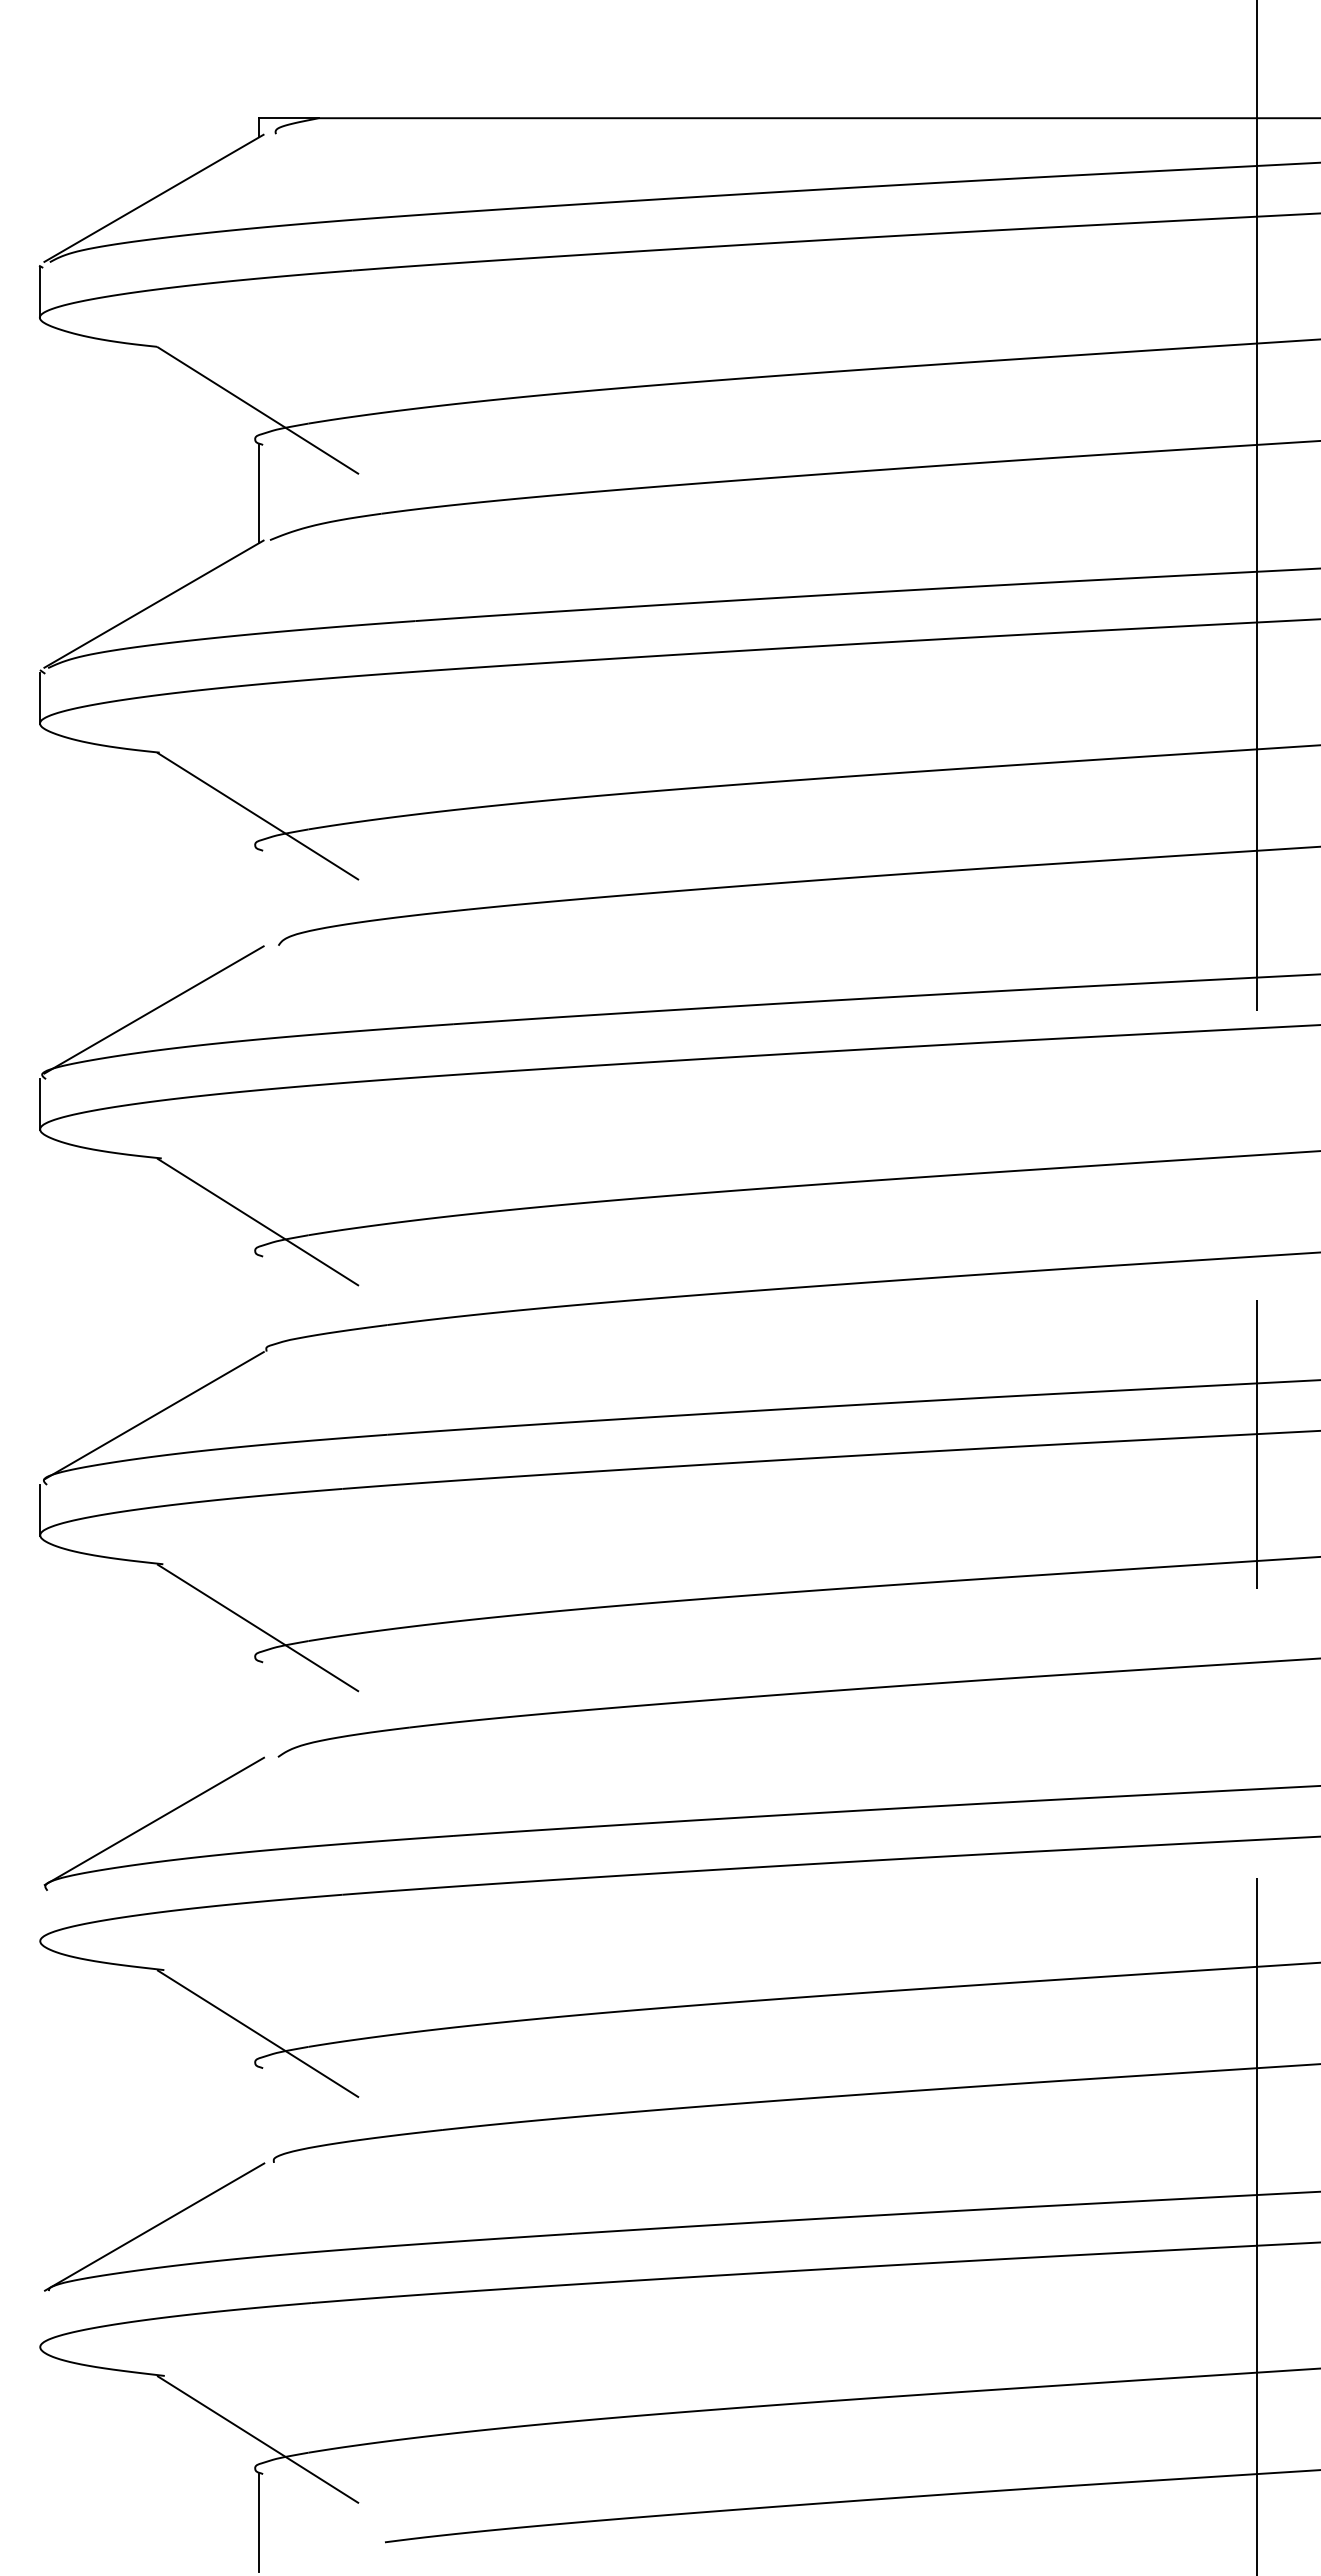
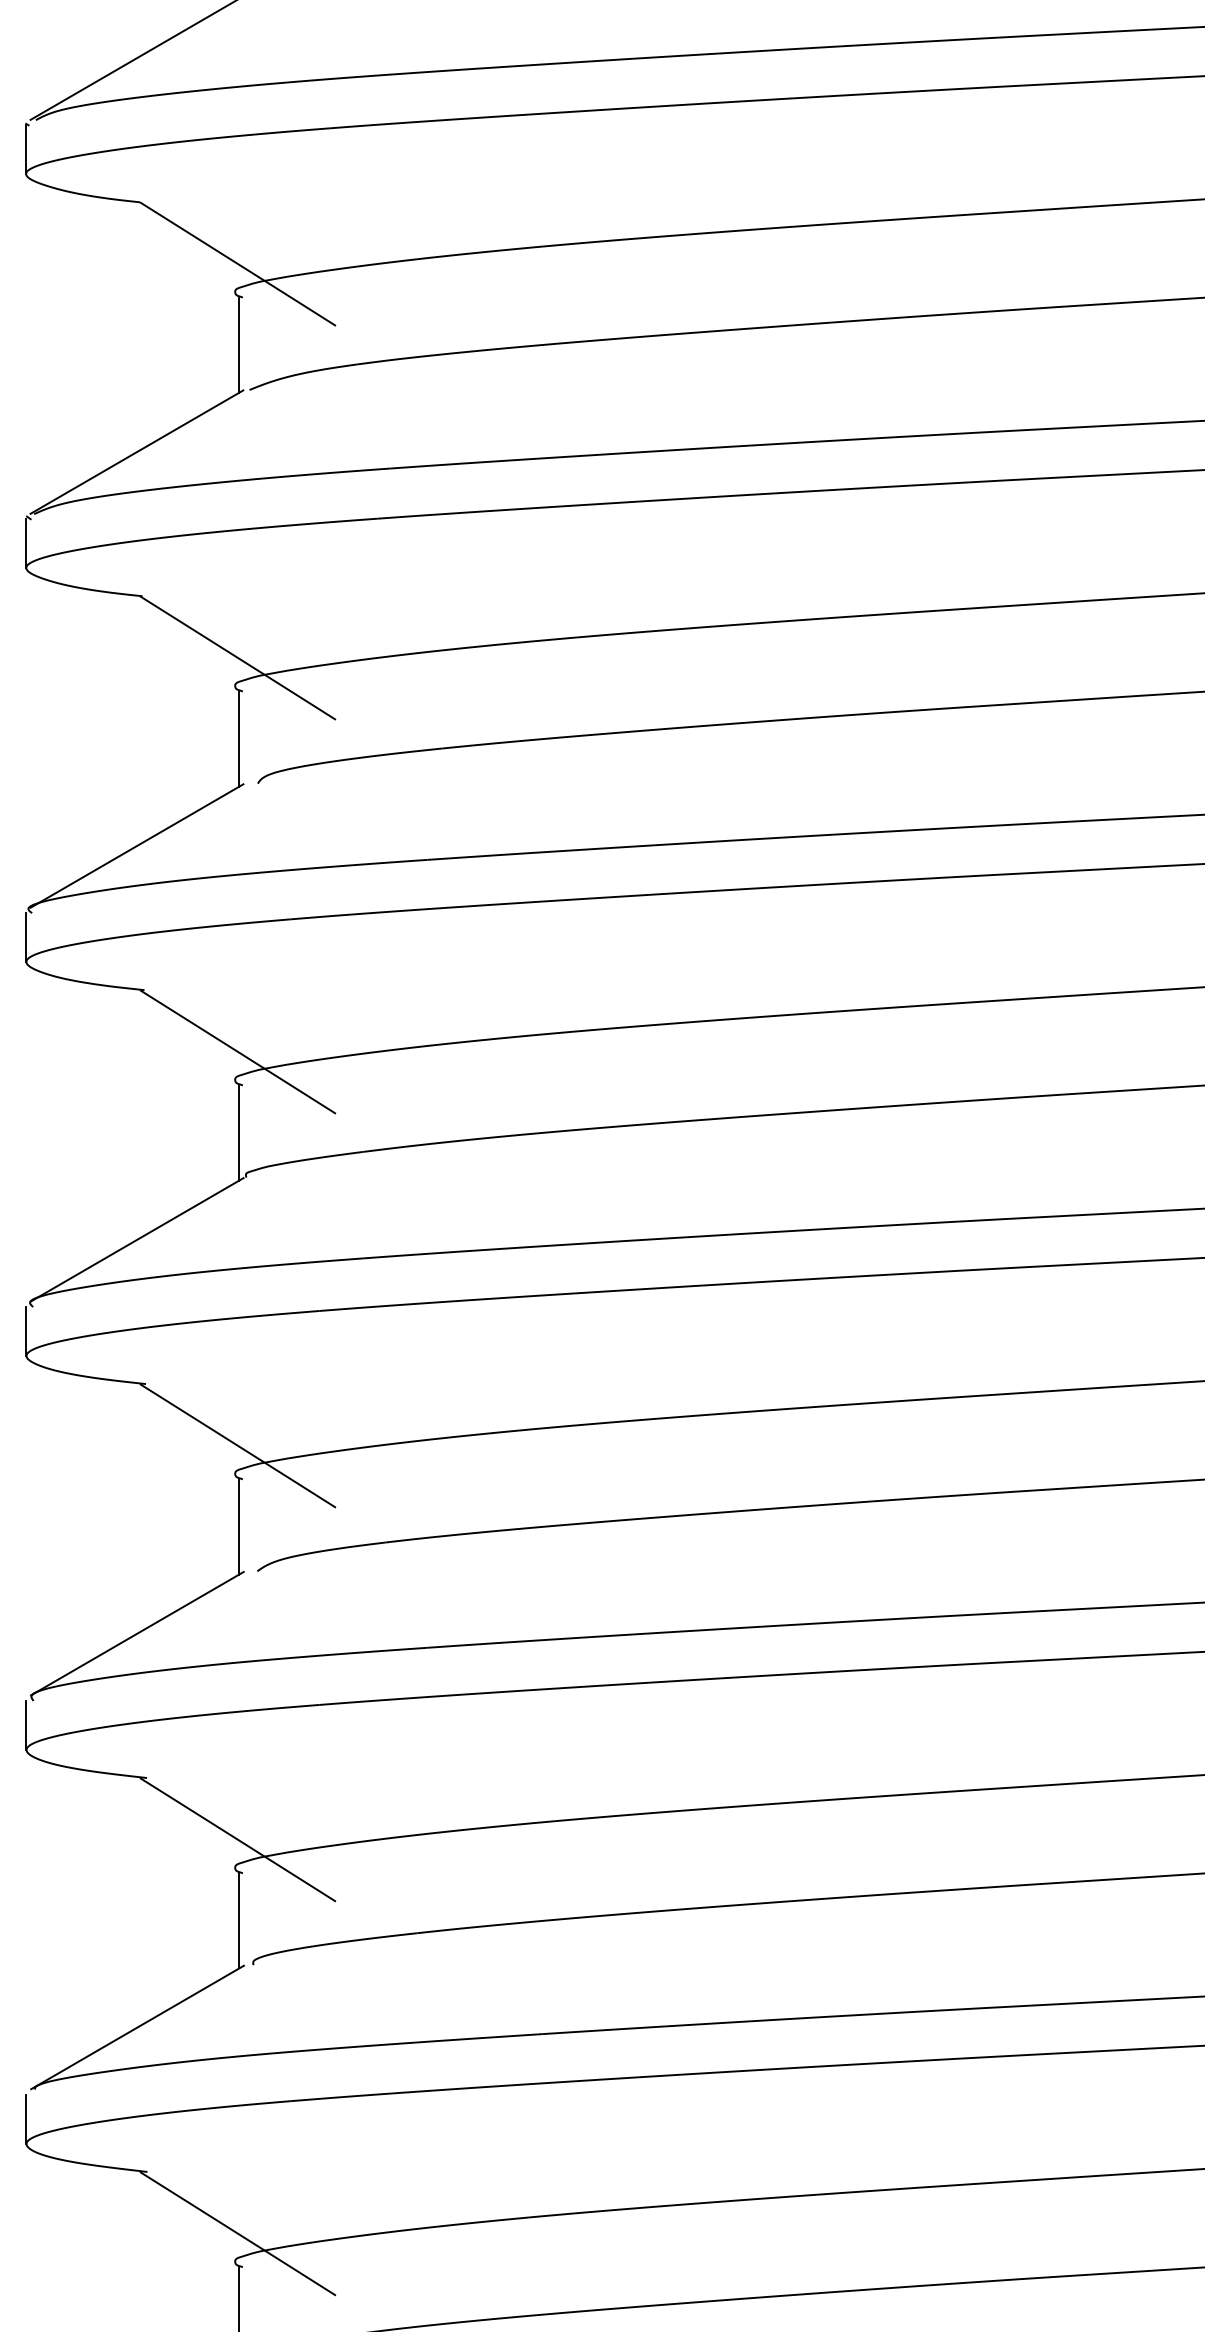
line: (259, 899) -> (239, 738), added
line: (259, 1305) -> (239, 1132), added
line: (259, 1711) -> (239, 1526), added
line: (39, 1915) -> (25, 1725), added
line: (259, 2117) -> (239, 1921), added
line: (39, 2321) -> (25, 2119), added

